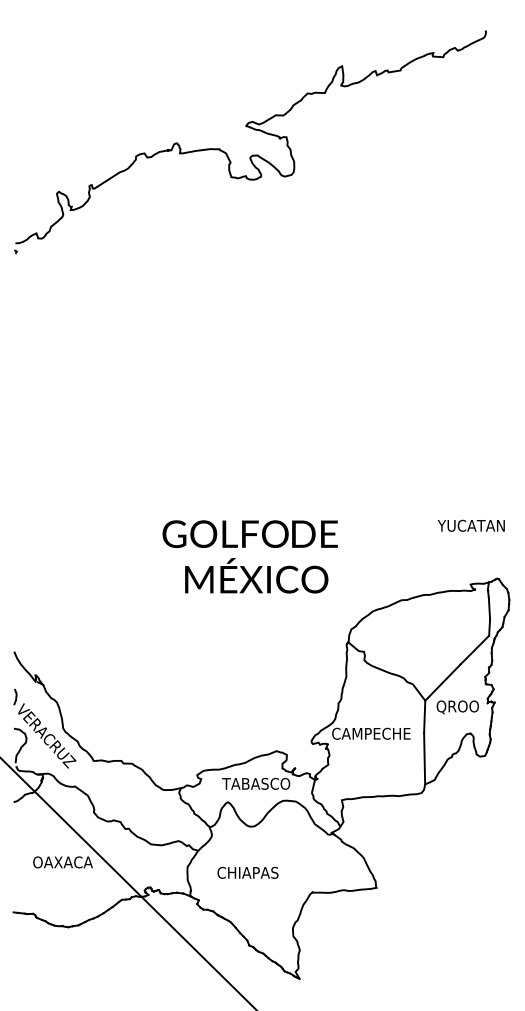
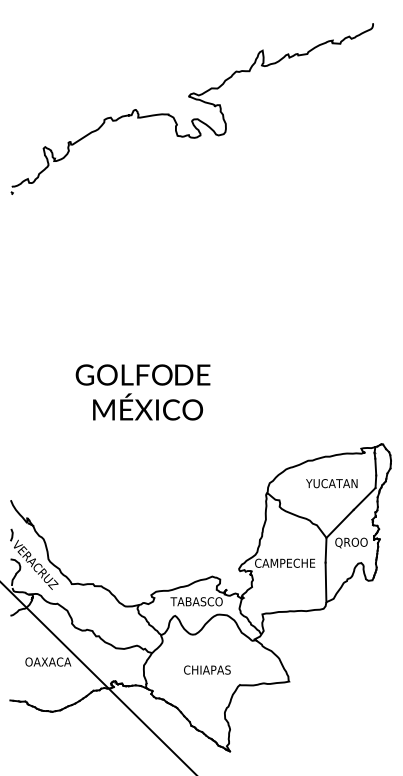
text: (470, 525) -> (331, 483), moved
text: (249, 556) -> (142, 392), moved
text: (248, 872) -> (207, 669), moved

